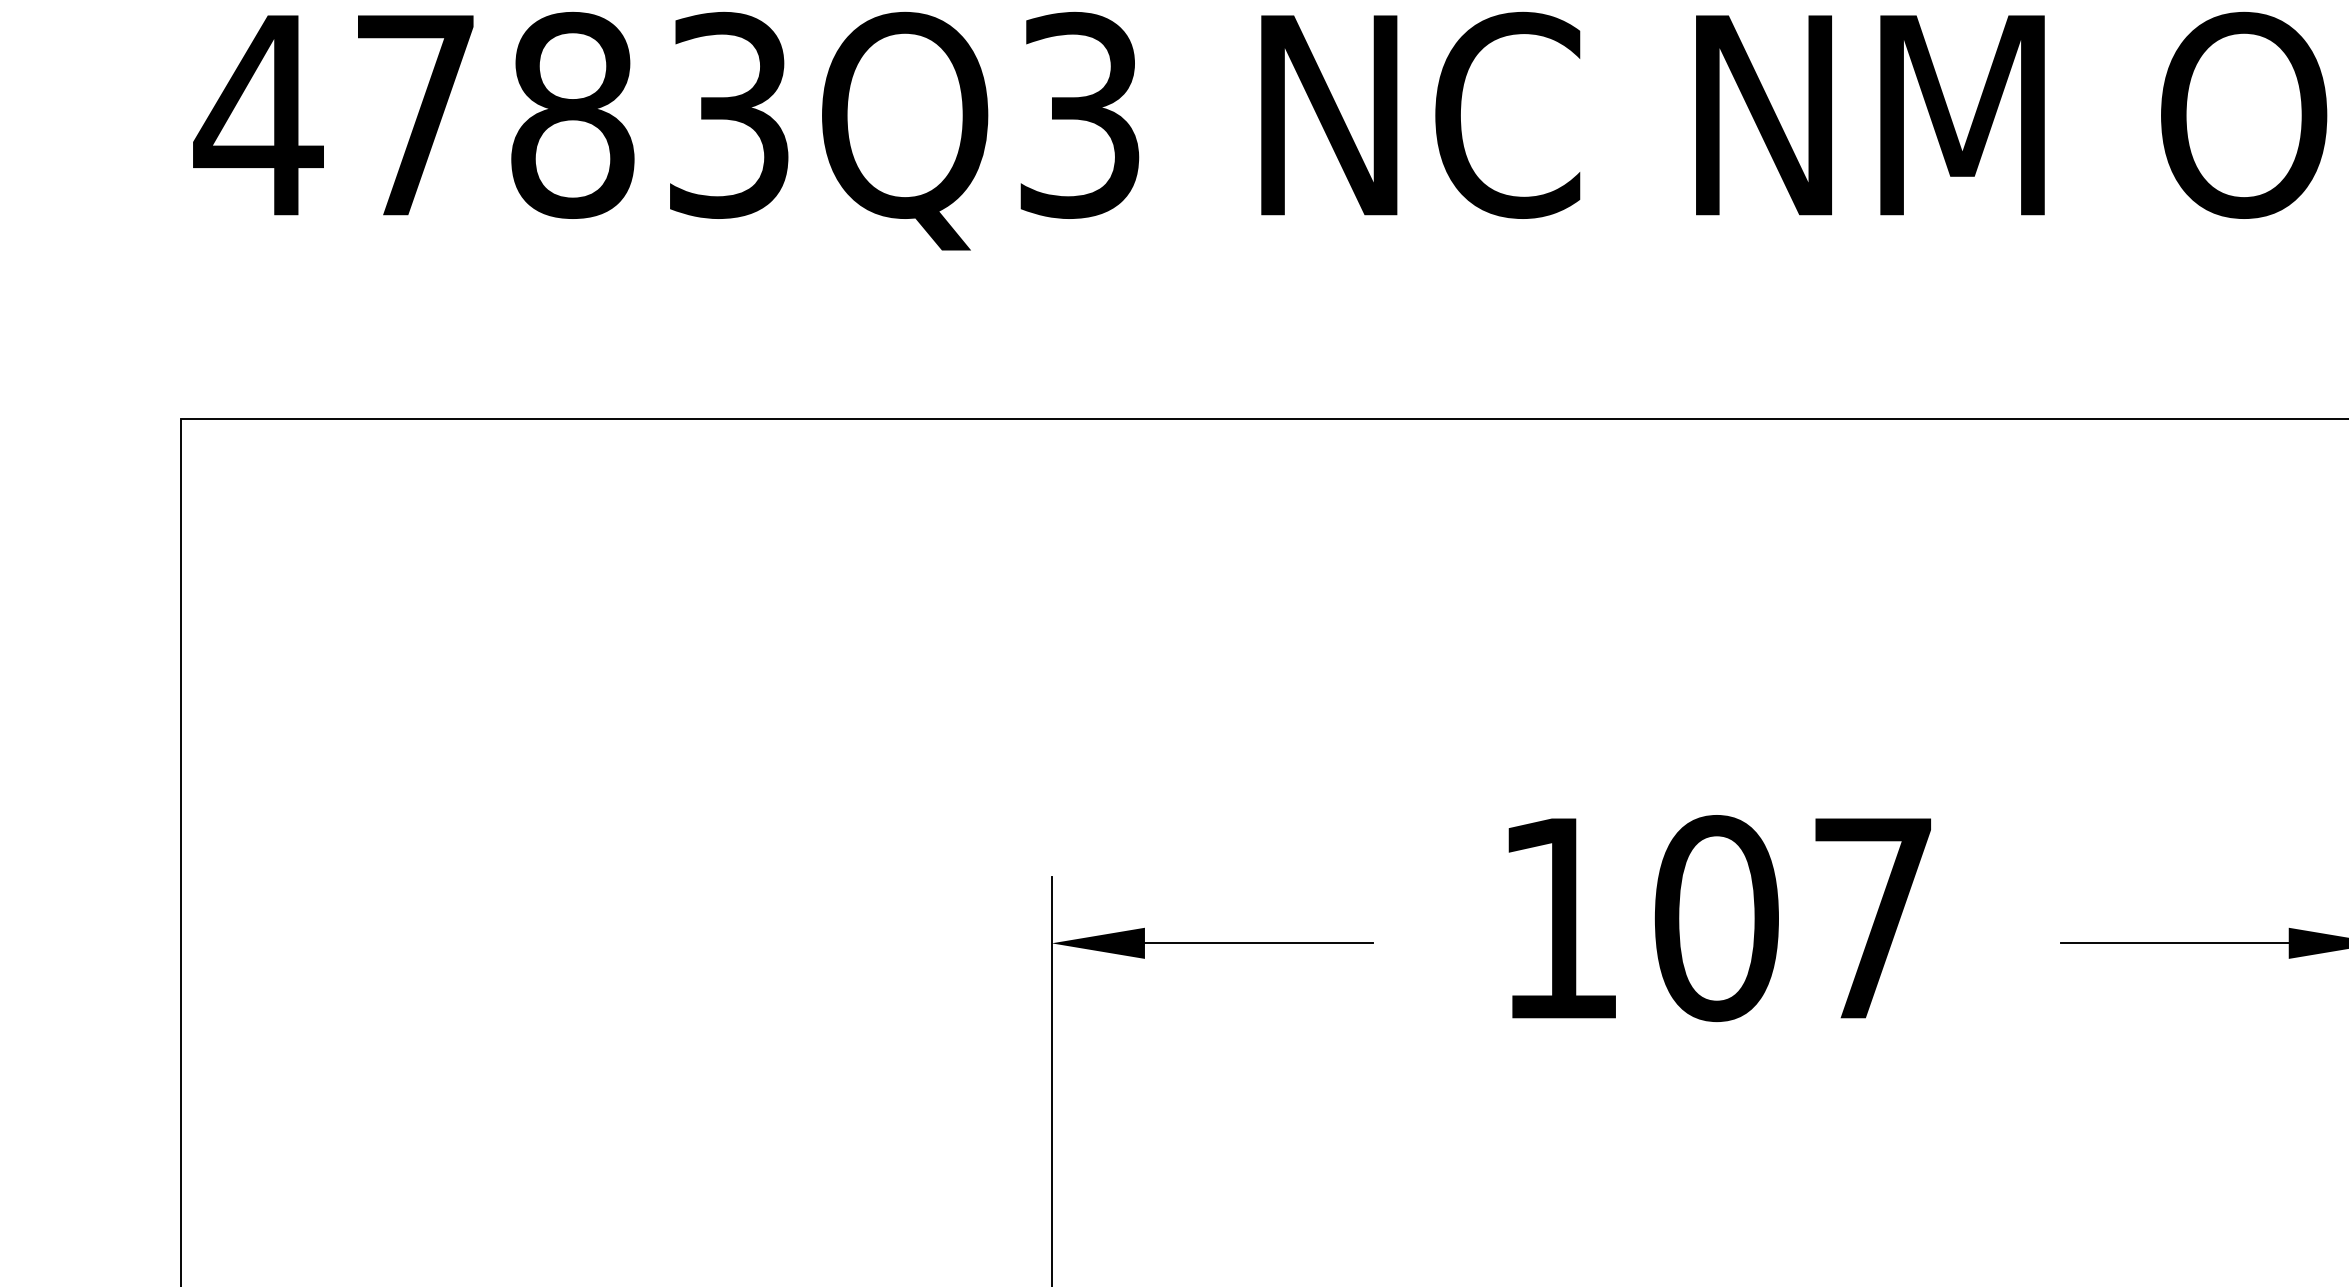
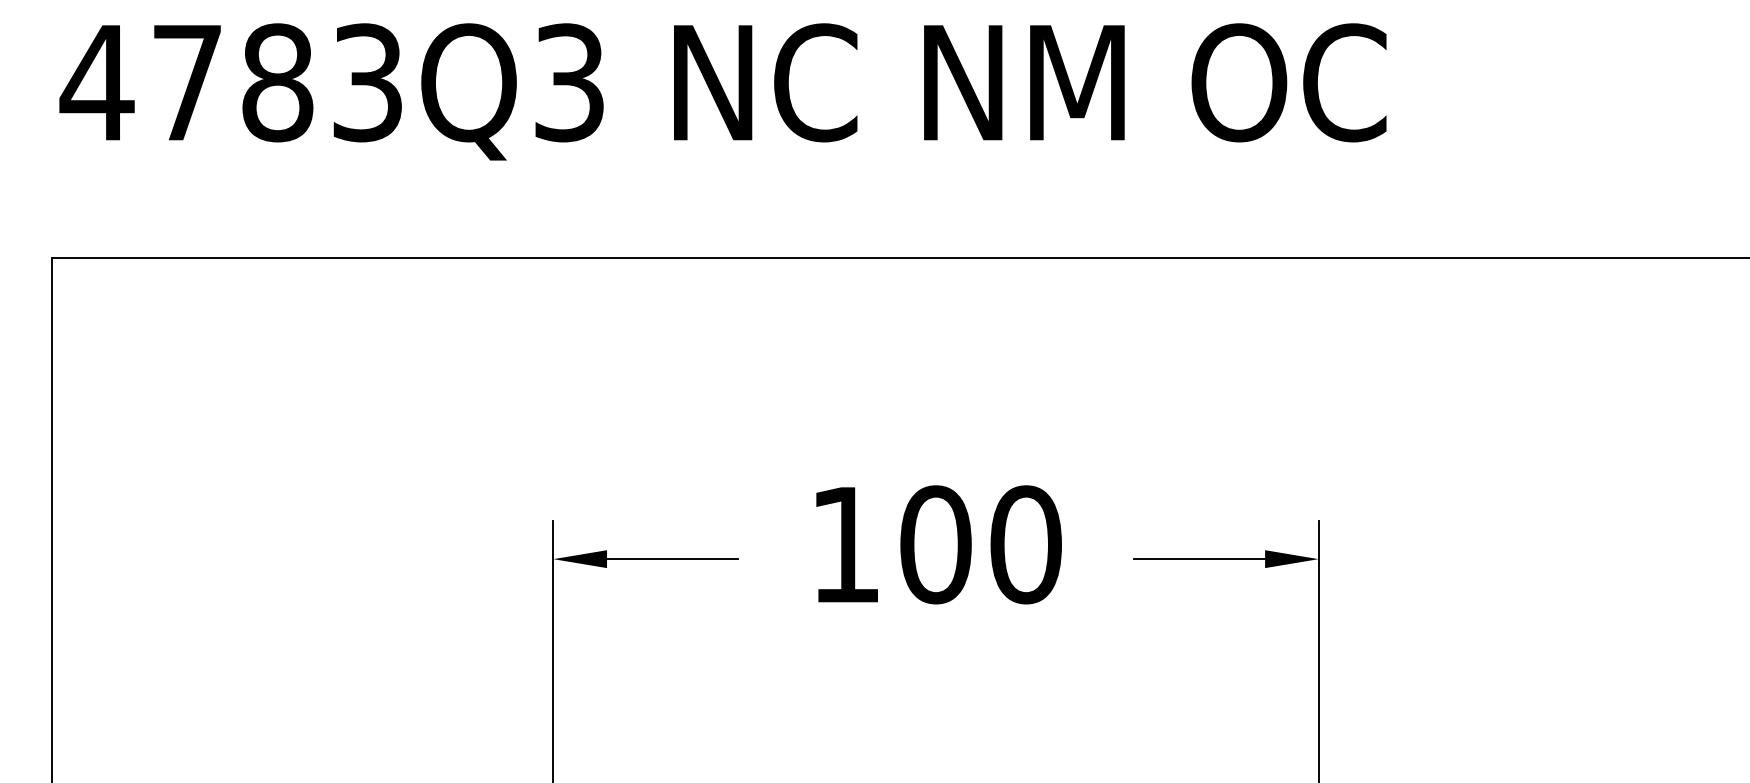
text: (1872, 917) -> (1025, 544), 107 -> 100

